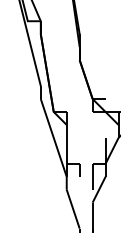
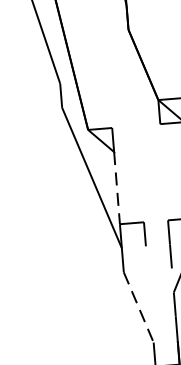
line: (66, 143) -> (116, 186), solid -> dashed
line: (73, 209) -> (139, 307), solid -> dashed

